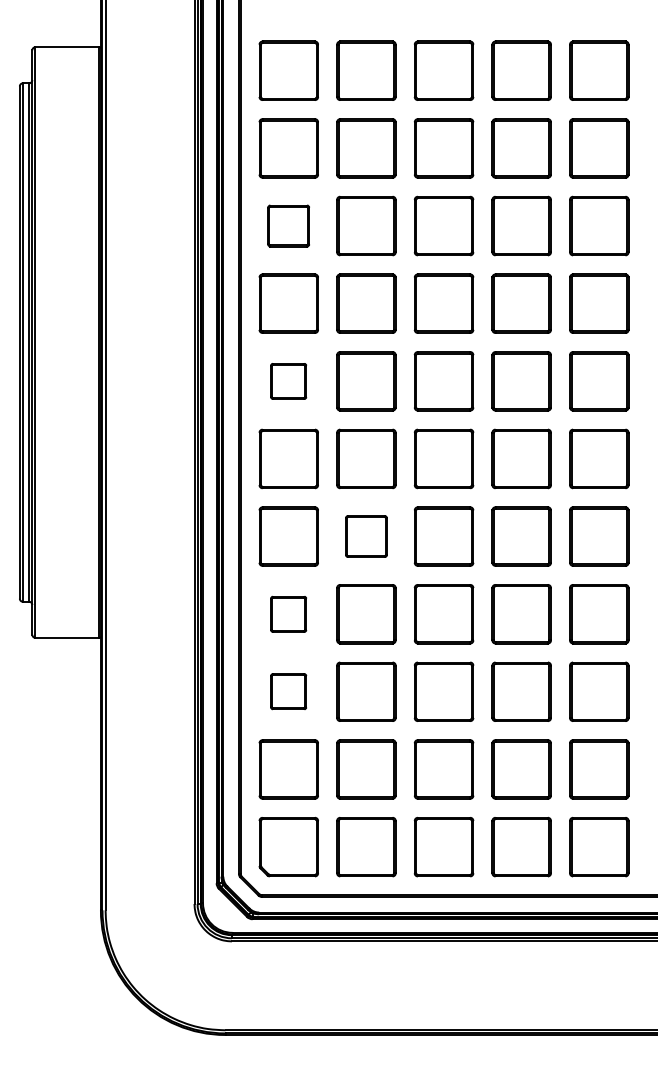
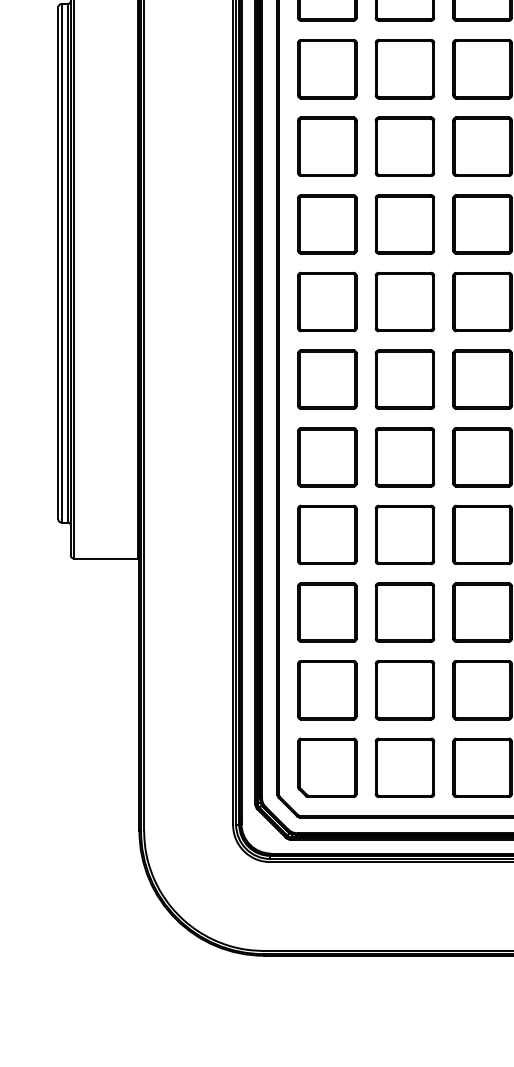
part: (288, 225) -> (327, 146), size x1.43
part: (288, 381) -> (327, 302), size x1.67
part: (366, 536) -> (405, 457), size x1.43
part: (288, 614) -> (327, 535), size x1.67
part: (288, 691) -> (327, 612), size x1.67

